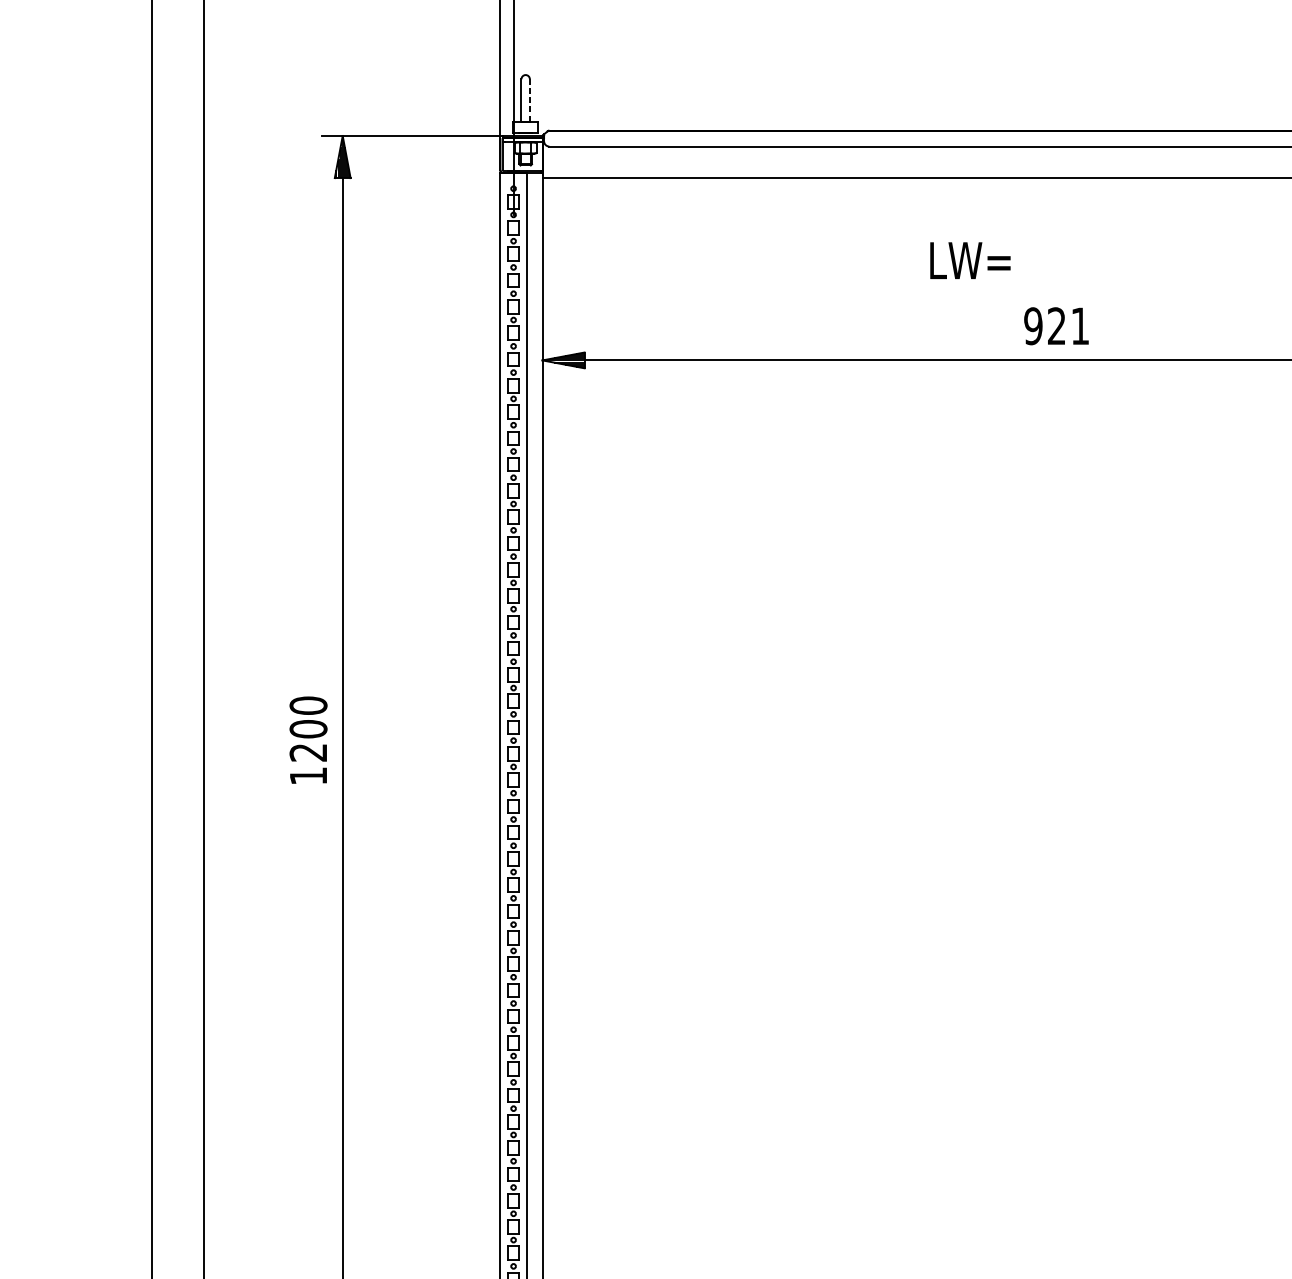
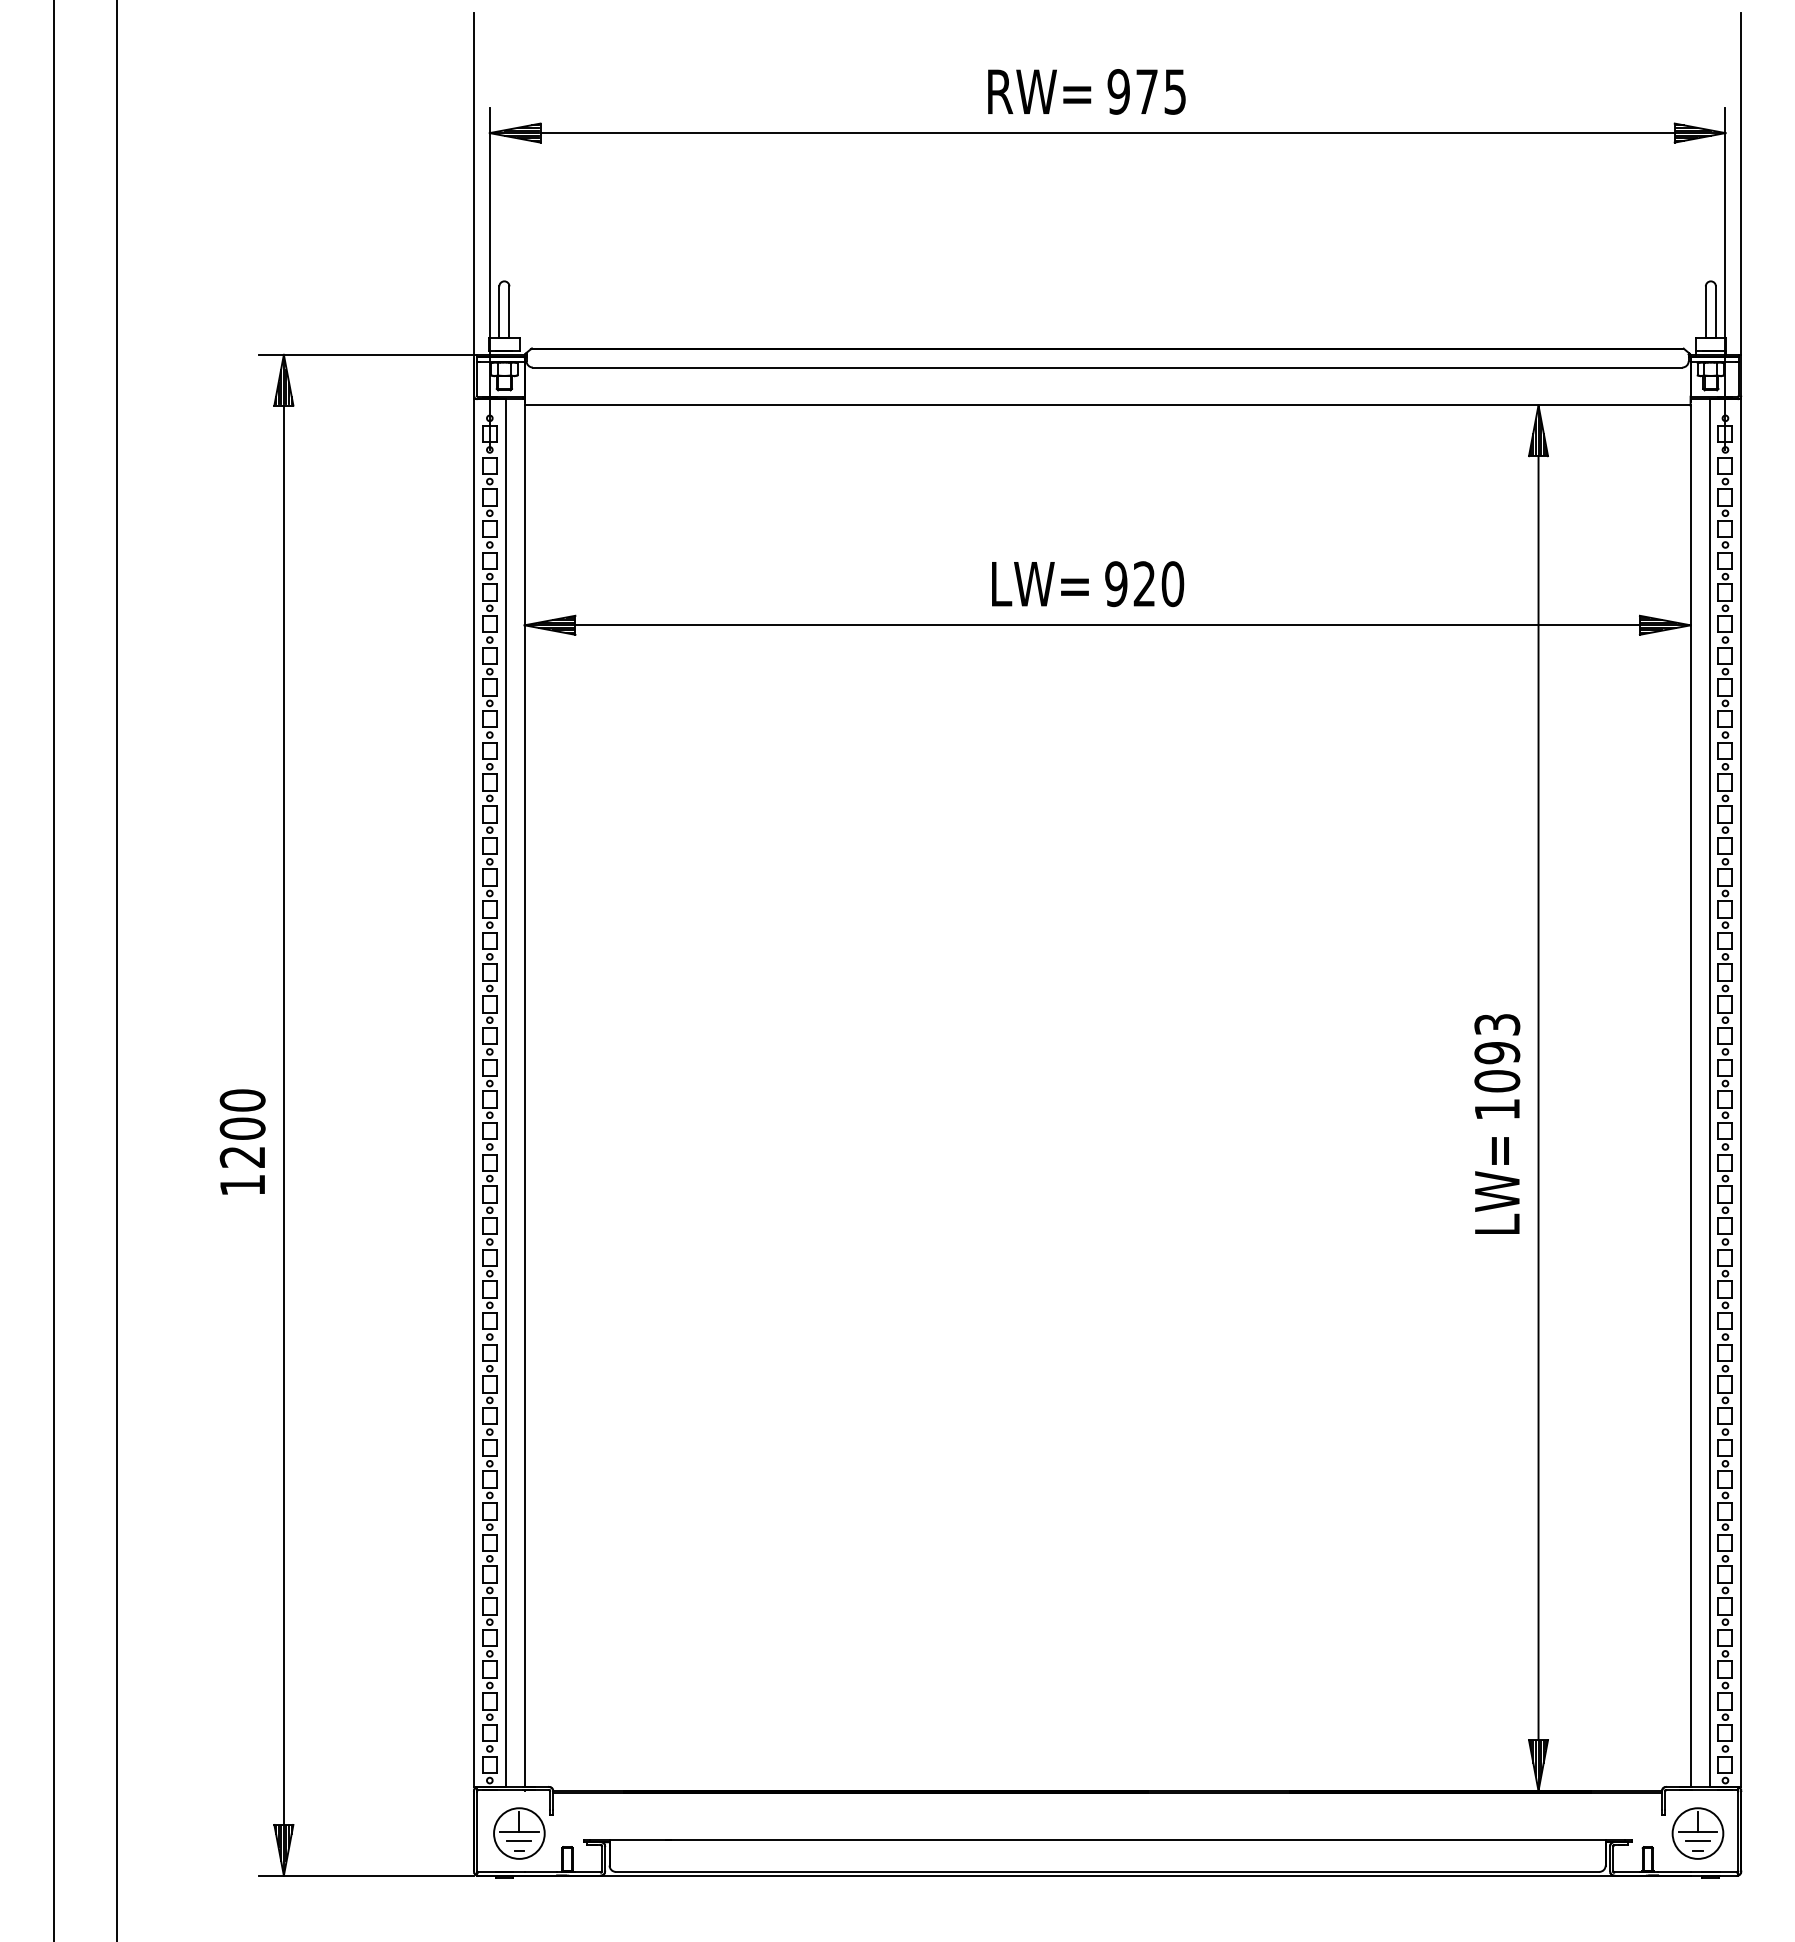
line: (529, 100) -> (509, 311), dashed -> solid
text: (970, 261) -> (1040, 584), moved
text: (1080, 326) -> (1172, 584), 921 -> 920
text: (308, 739) -> (242, 1141), moved

